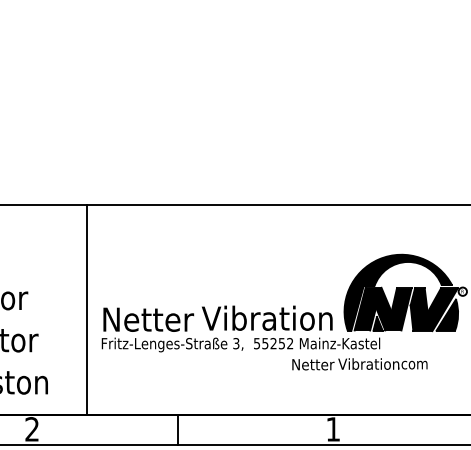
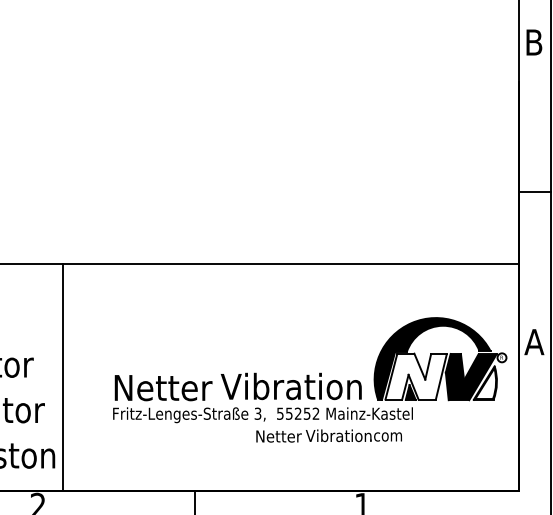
line: (87, 309) -> (63, 377), moved
fill: (382, 309) -> (415, 376), removed
fill: (447, 315) -> (485, 383), removed
text: (359, 363) -> (328, 435), moved

